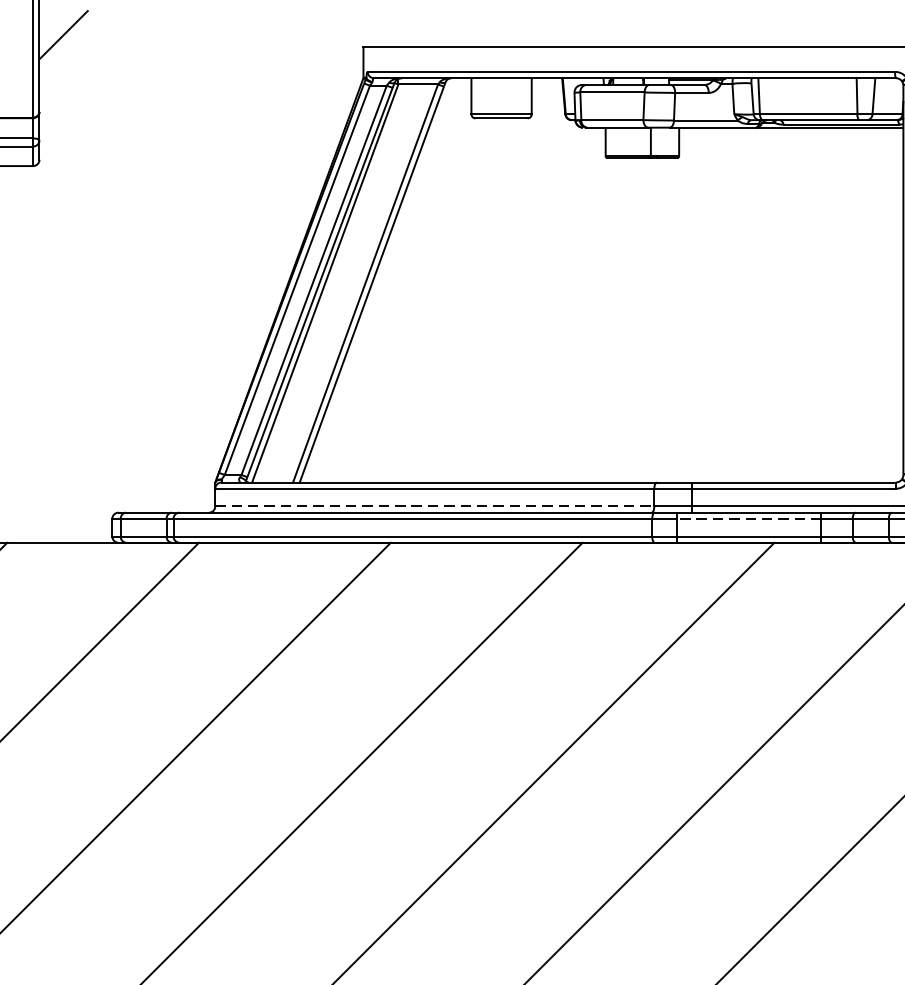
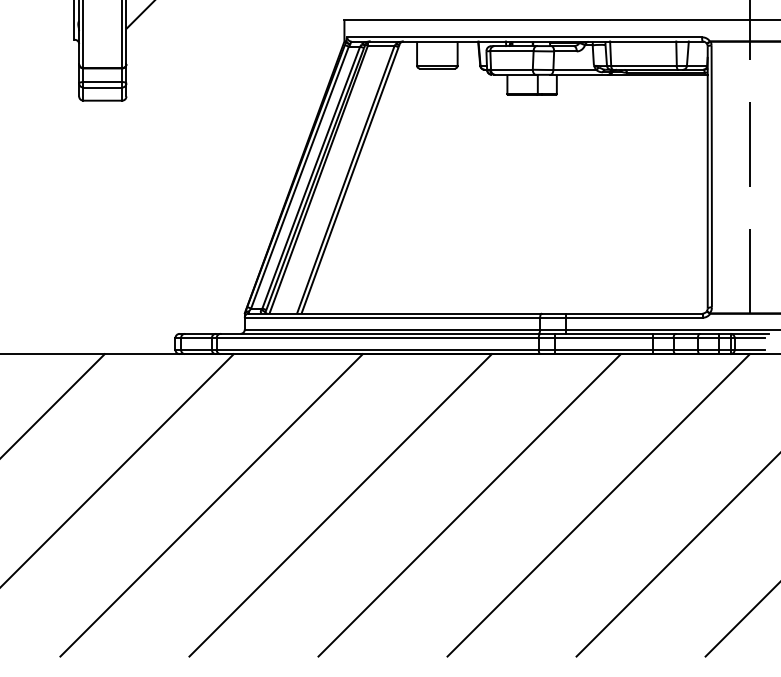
line: (434, 506) -> (392, 329), dashed -> solid
line: (748, 519) -> (603, 338), dashed -> solid

